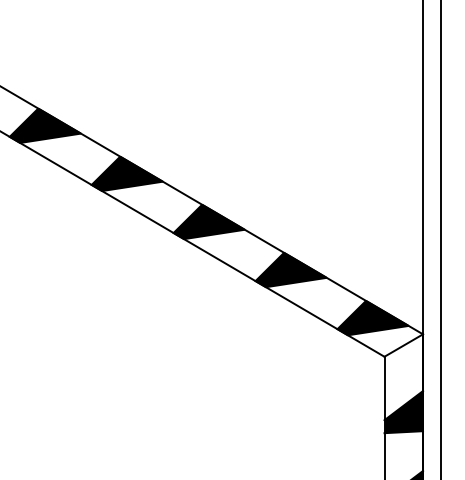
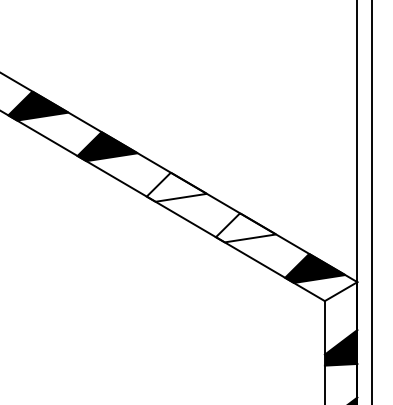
fill: (208, 221) -> (176, 186), removed
fill: (290, 269) -> (245, 227), removed

